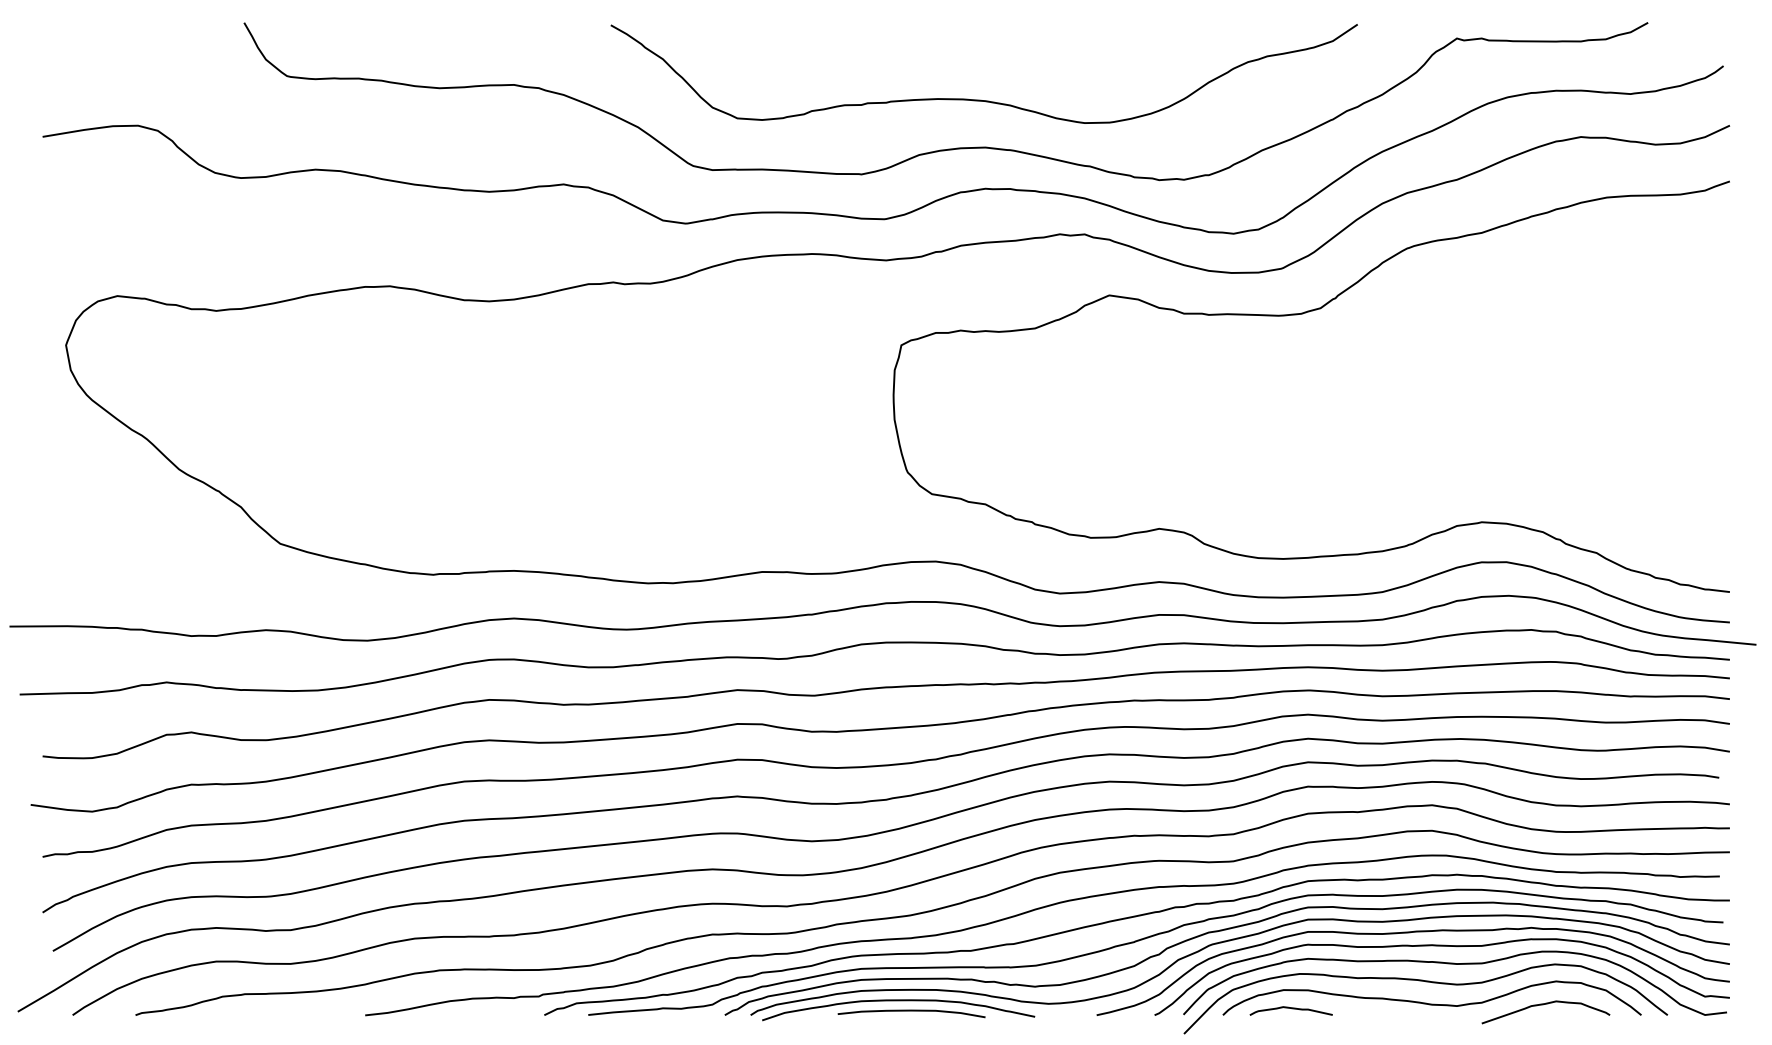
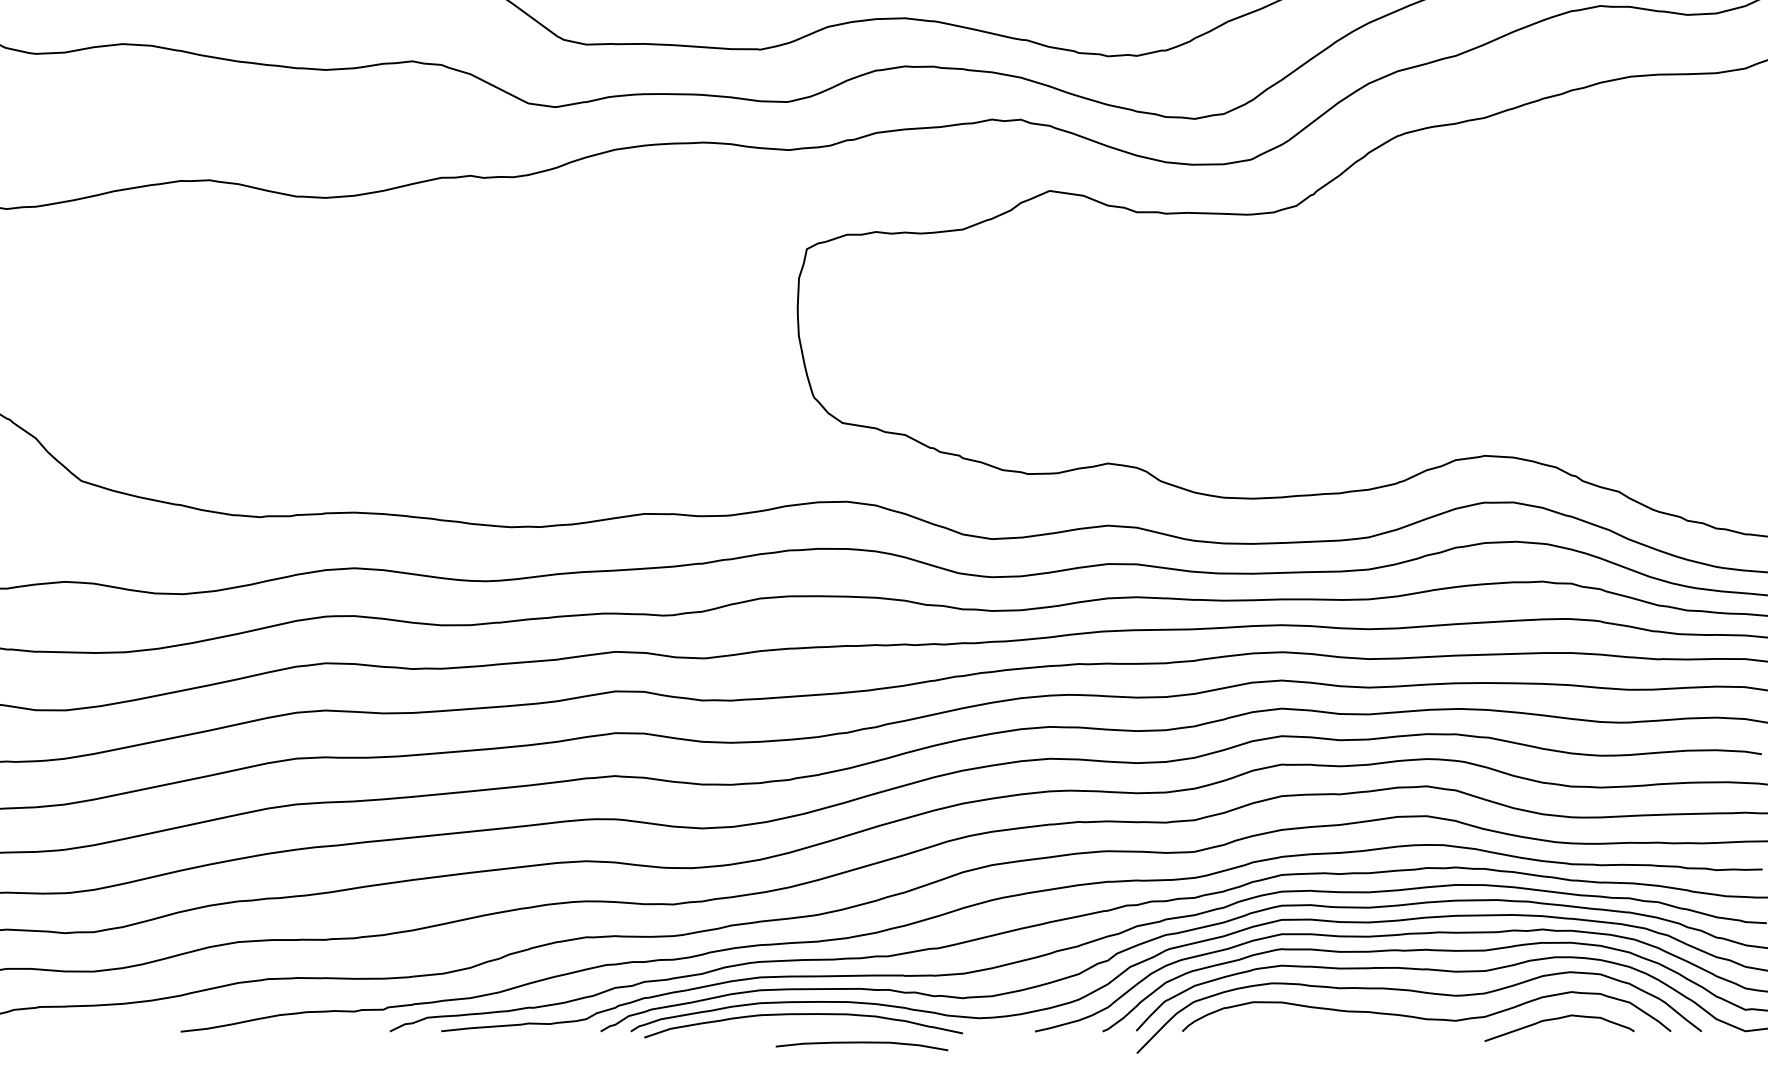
curve: (1291, 1009) -> (1262, 1024), removed
curve: (911, 1011) -> (861, 1043), moved

